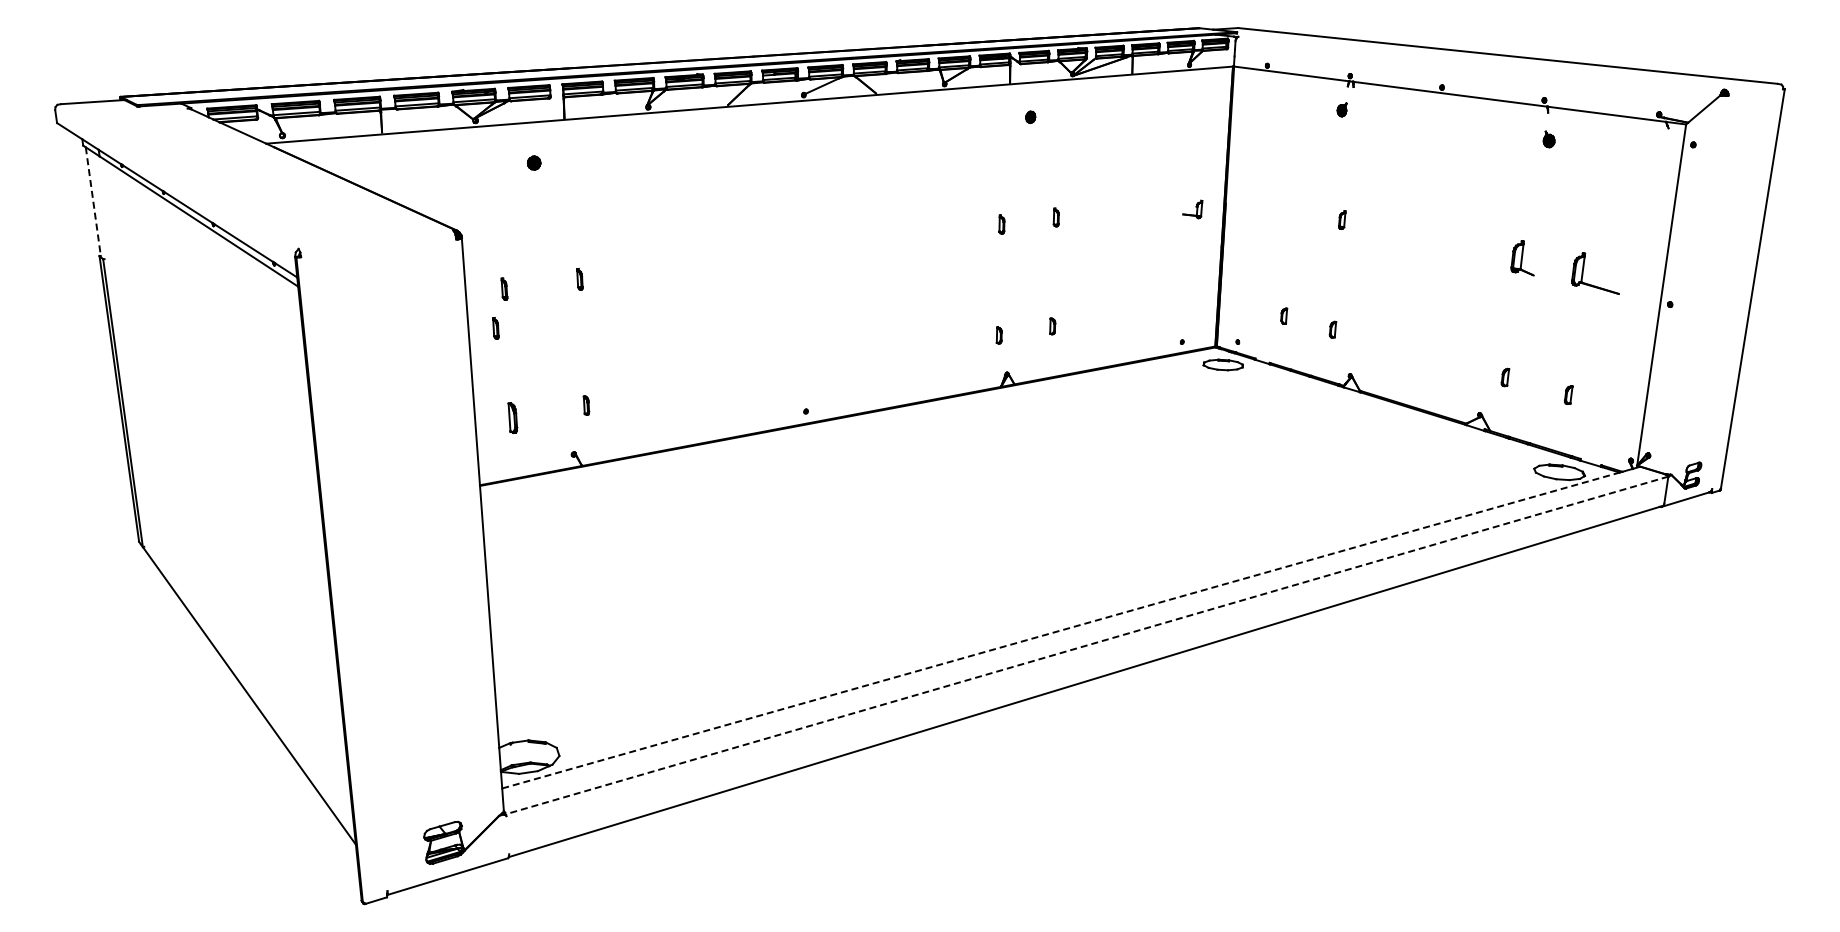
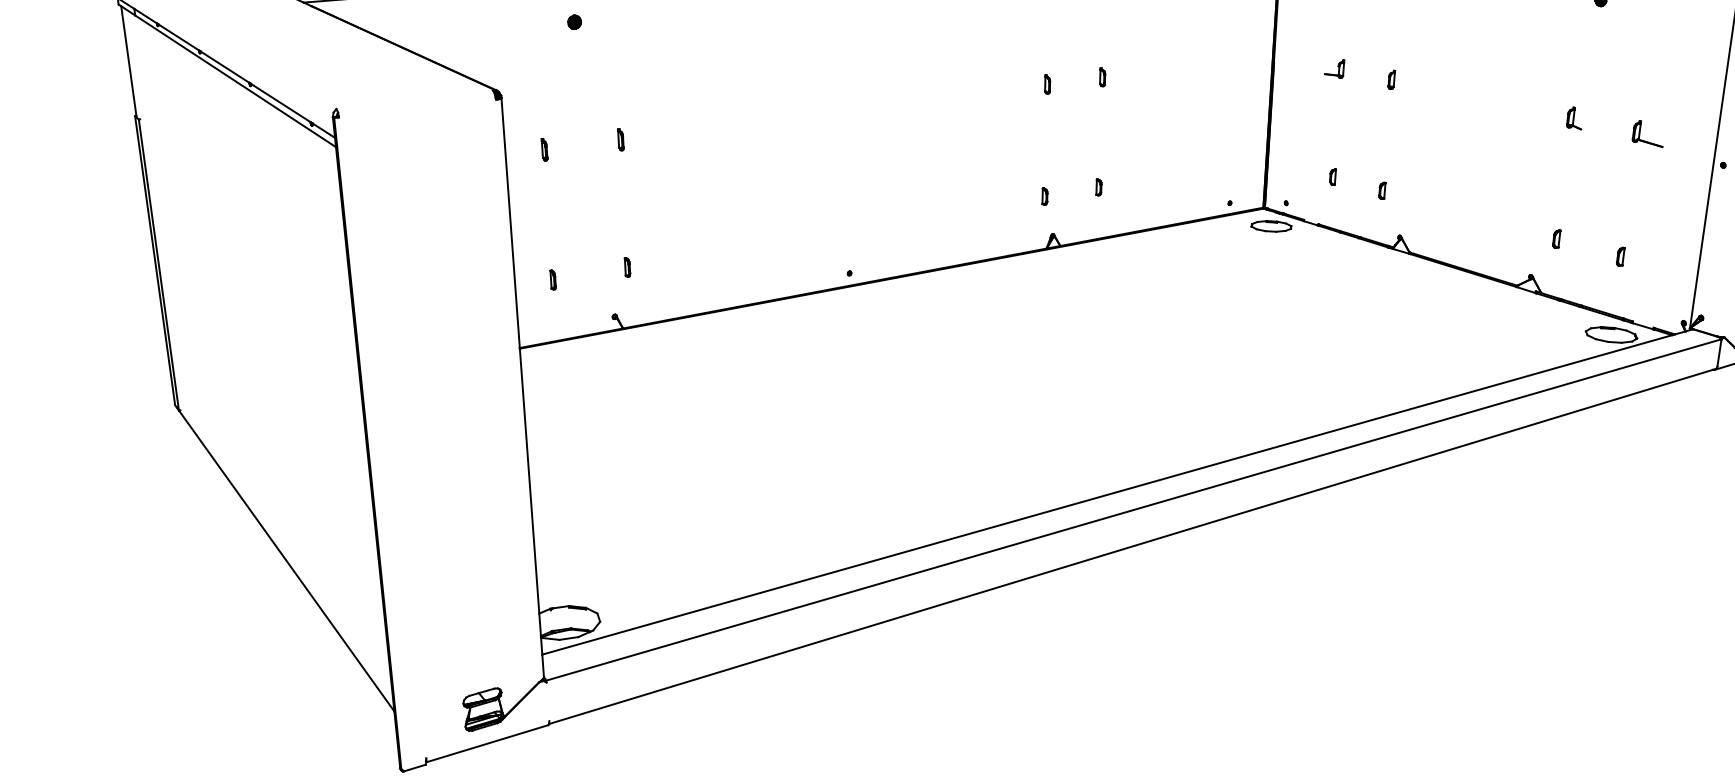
line: (93, 201) -> (129, 61), dashed -> solid
part: (1192, 209) -> (1334, 69), moved
part: (1522, 258) -> (1574, 118), size x0.62
part: (1594, 273) -> (1646, 133), size x0.62
part: (495, 328) -> (535, 189), removed
part: (512, 417) -> (552, 279), size x0.62
line: (1060, 630) -> (1106, 494), dashed -> solid
line: (1086, 645) -> (1133, 510), dashed -> solid

